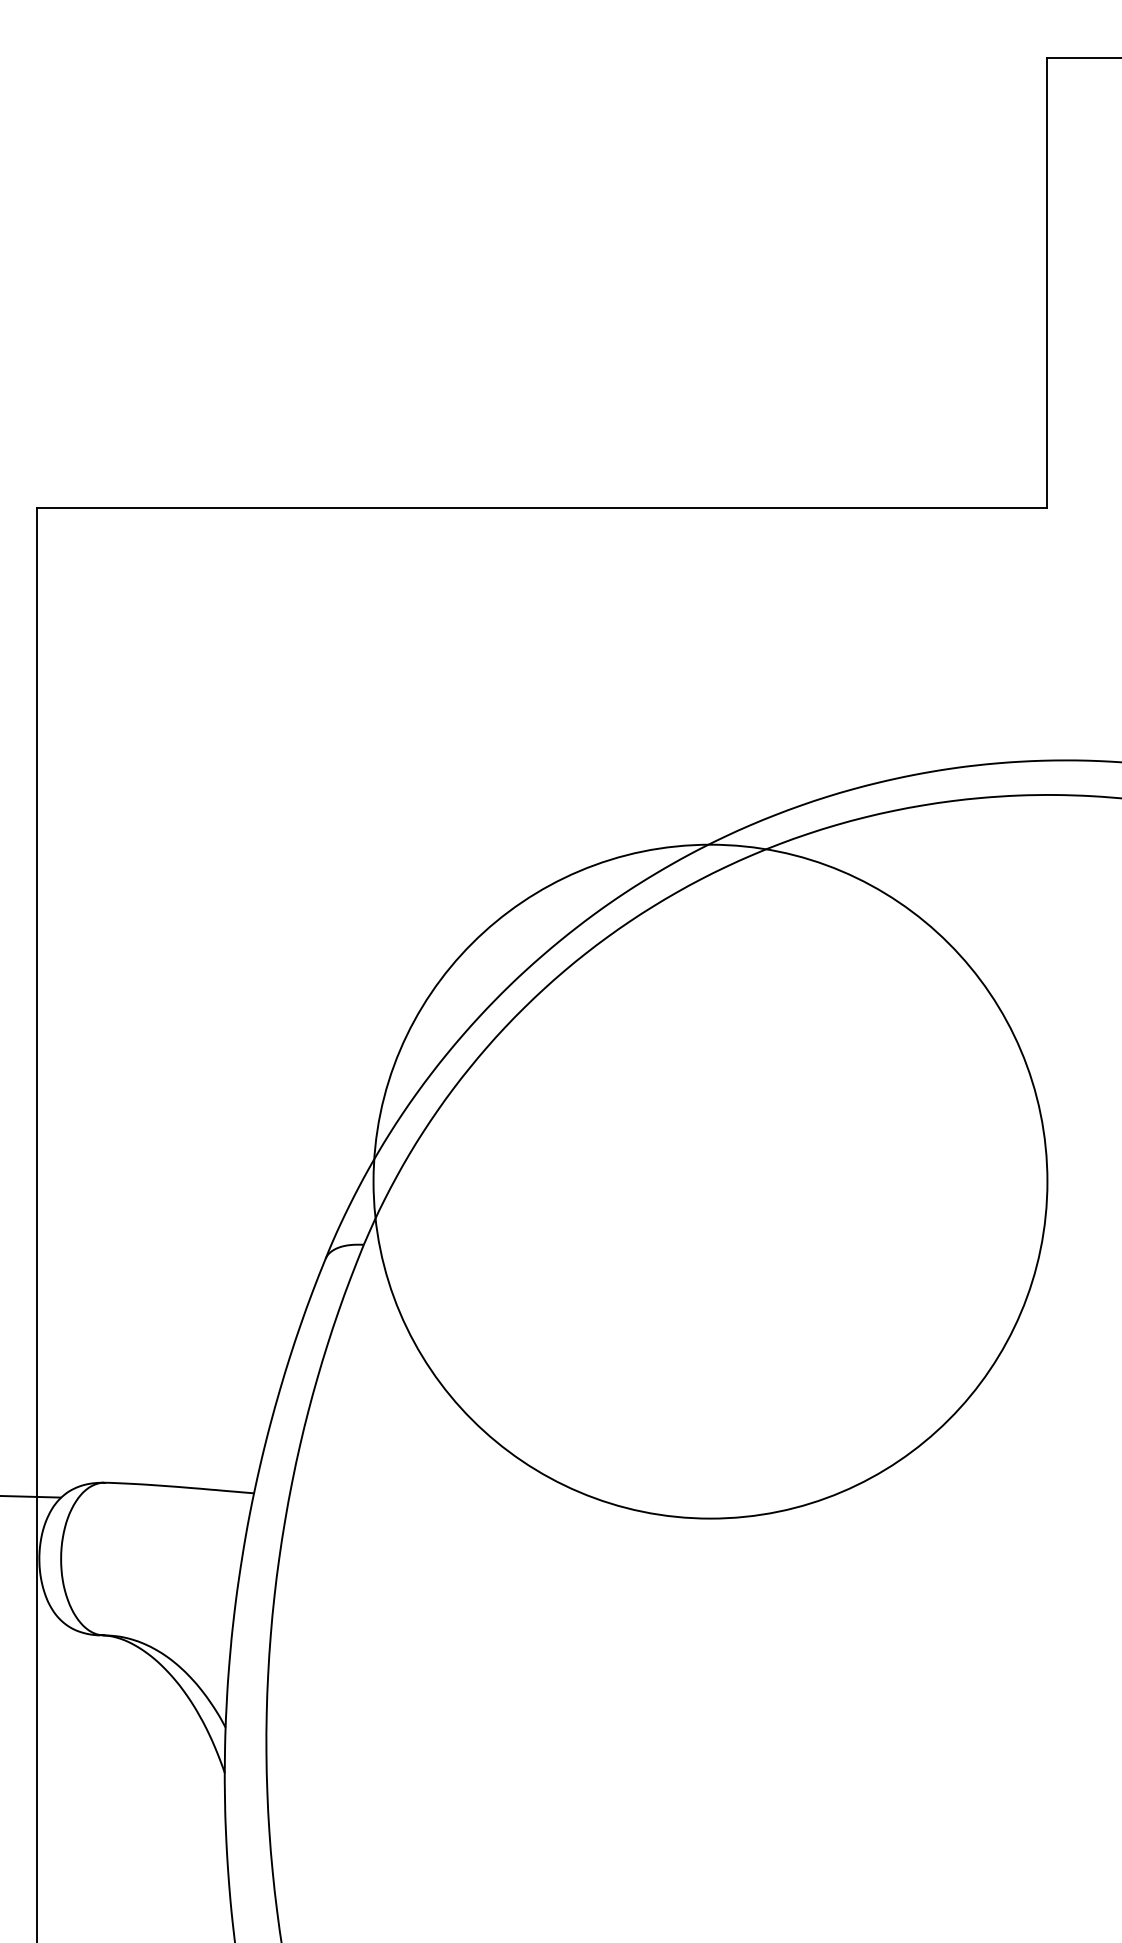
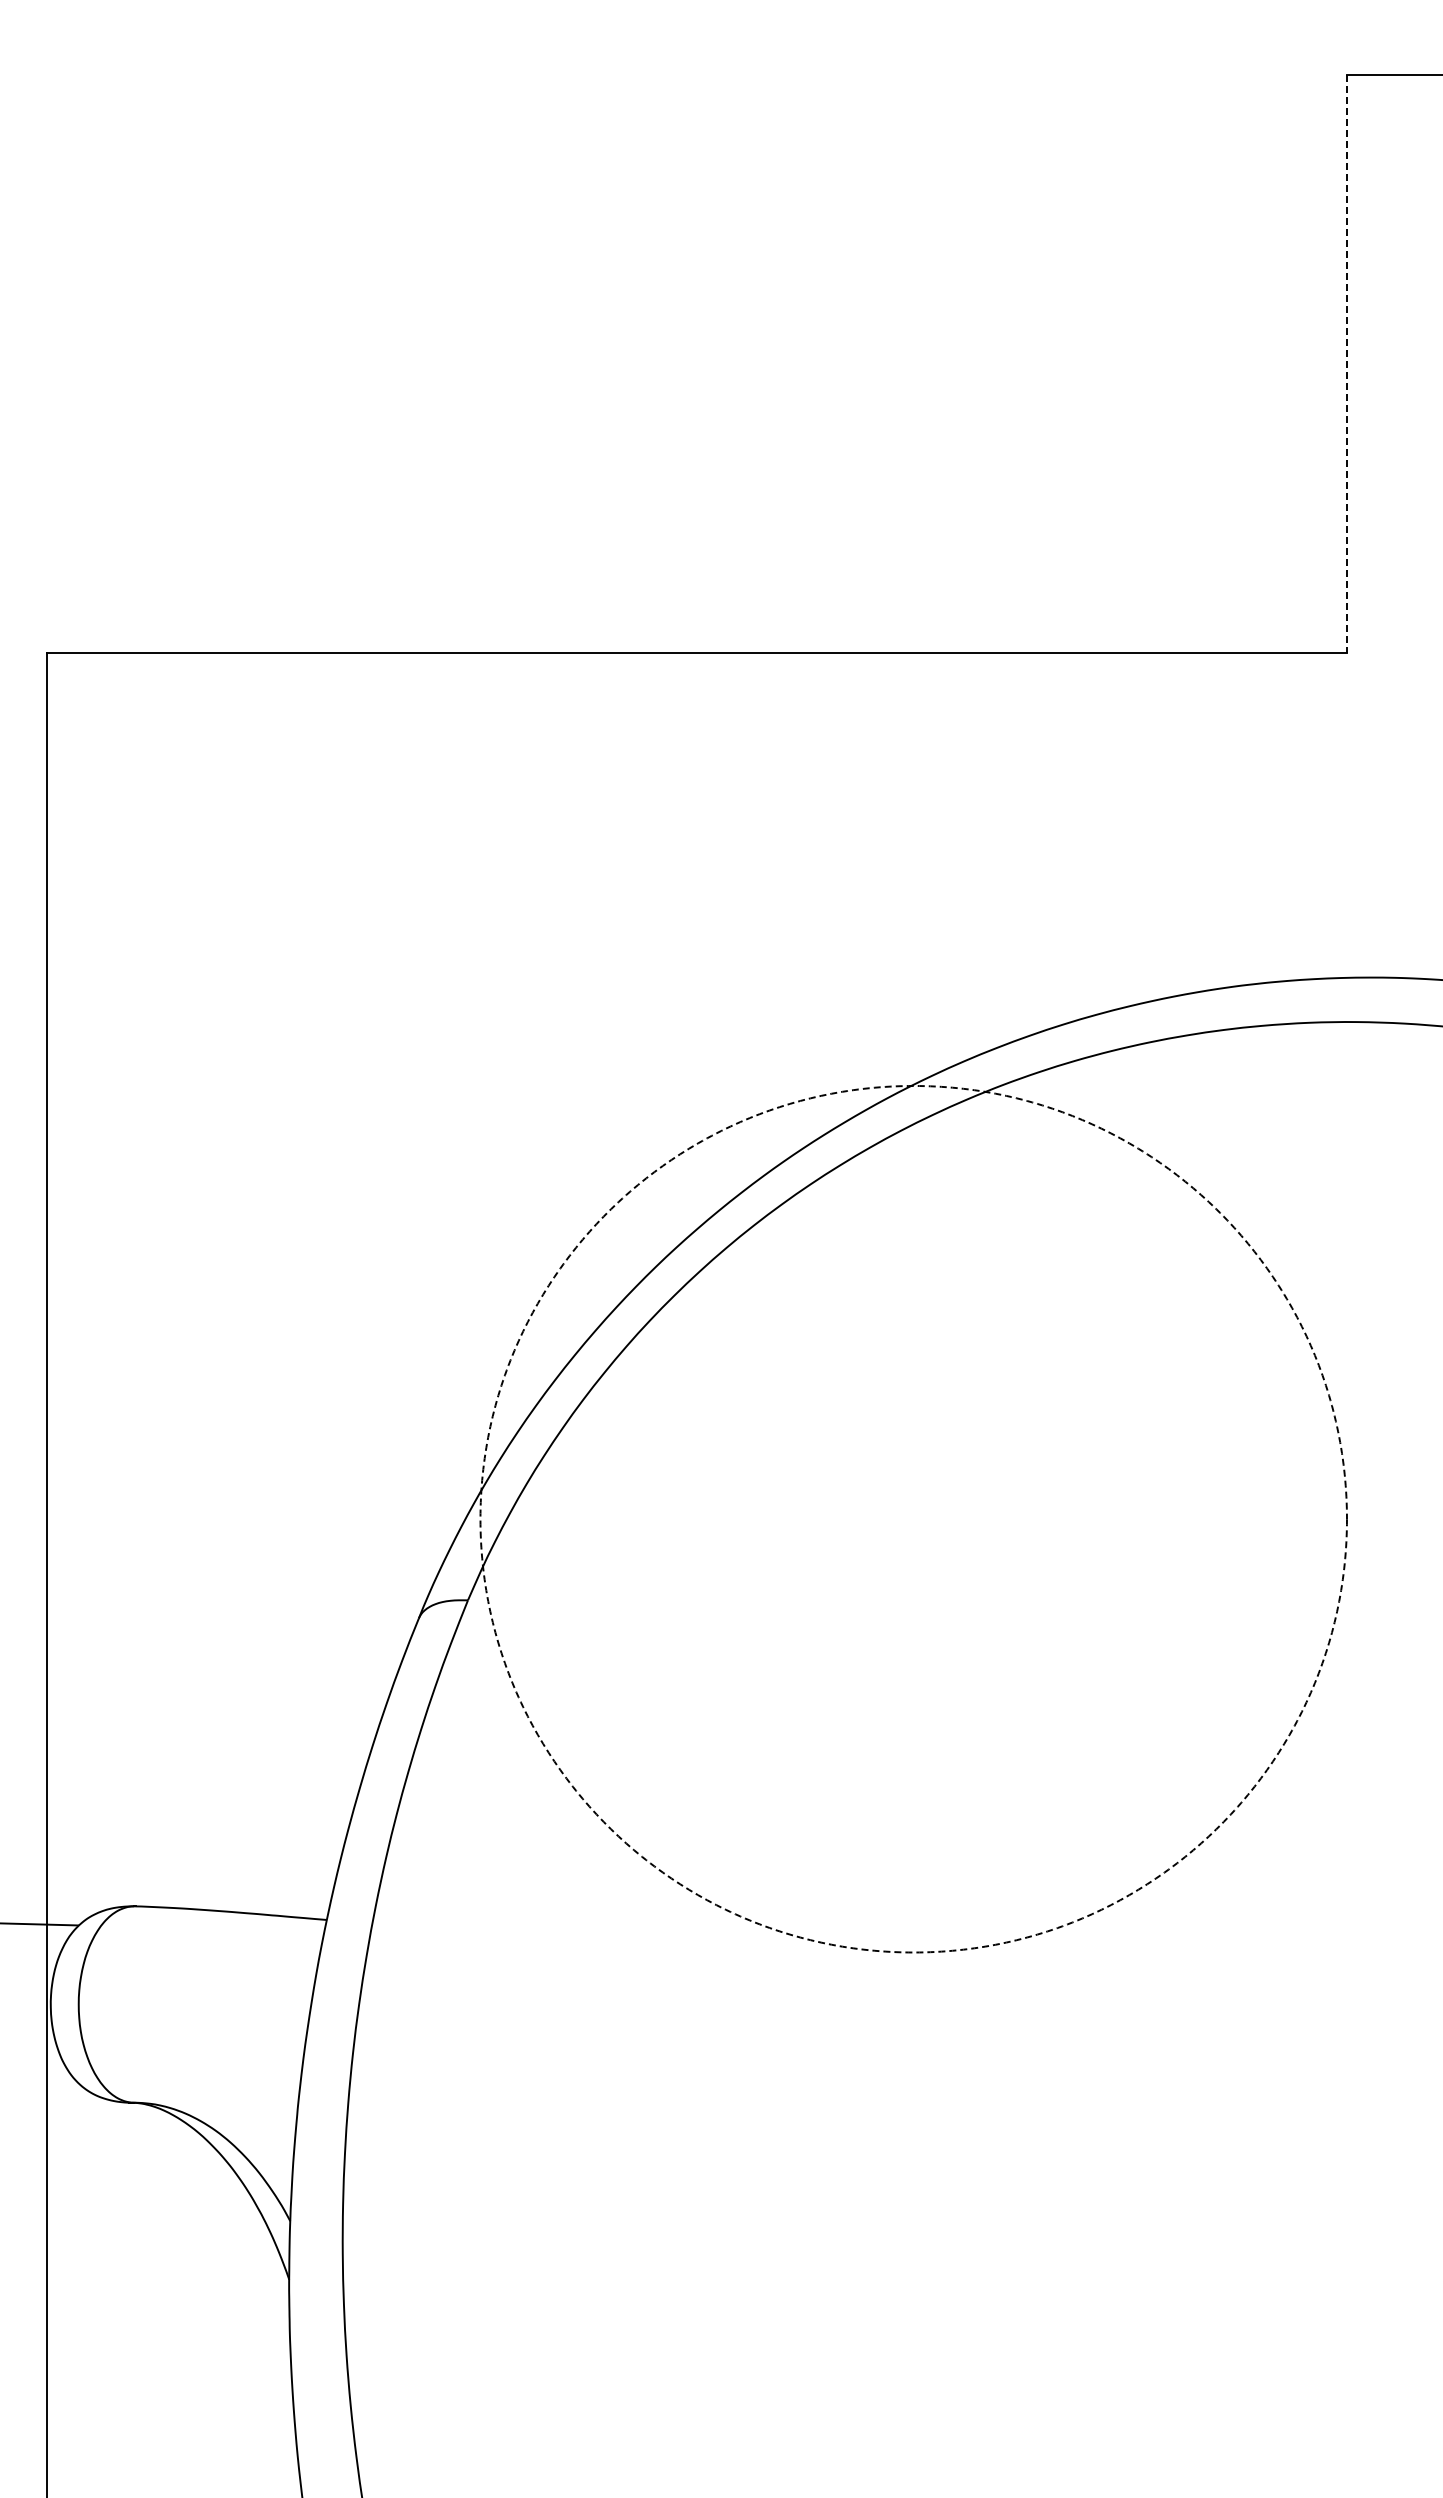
line: (1047, 282) -> (1346, 363), solid -> dashed
circle: (710, 1181) -> (913, 1518), solid -> dashed

